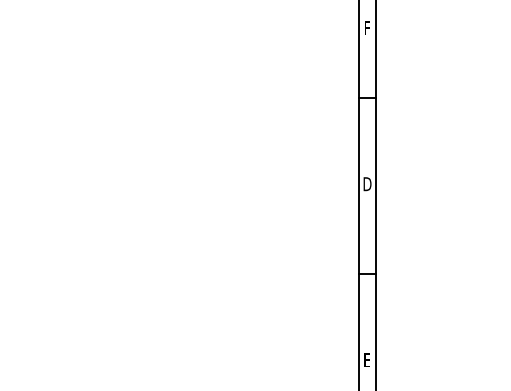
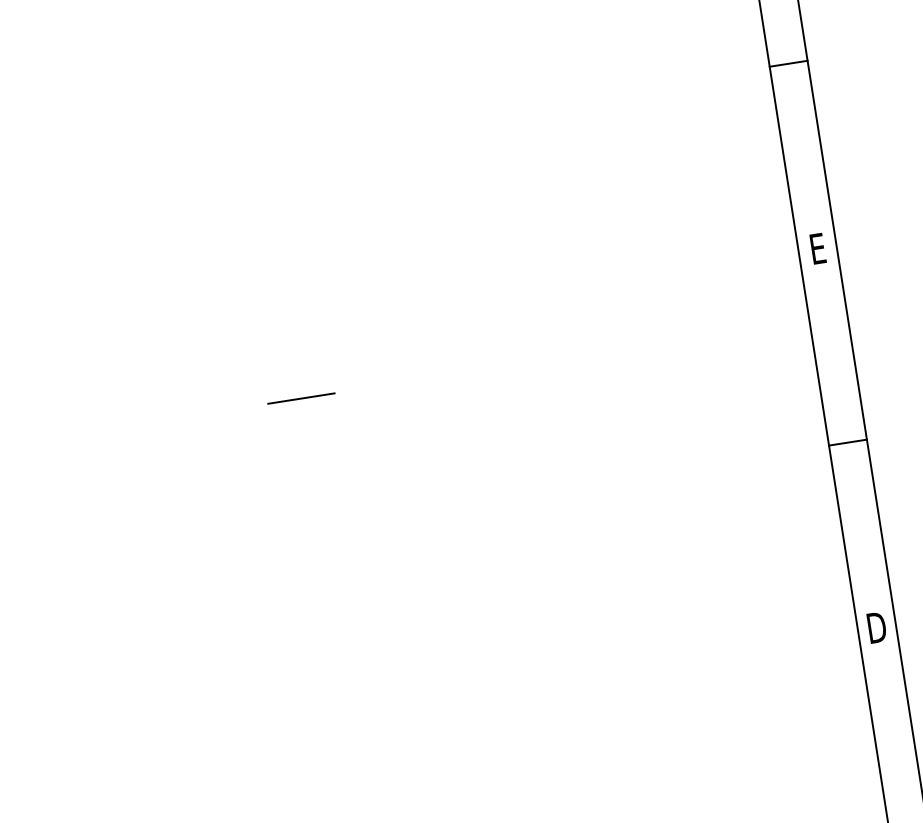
text: (367, 184) -> (818, 249), D -> E
line: (122, 215) -> (301, 398), added
text: (367, 360) -> (877, 628), E -> D

